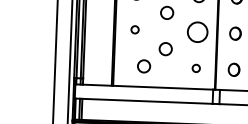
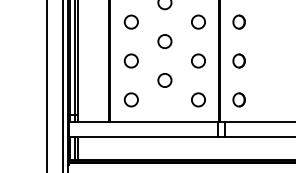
circle: (134, 29) -> (130, 60), size x1.67
circle: (197, 31) -> (198, 60), size x0.62
circle: (143, 66) -> (130, 99), moved
circle: (196, 68) -> (198, 99), size x1.67

